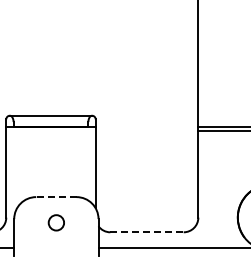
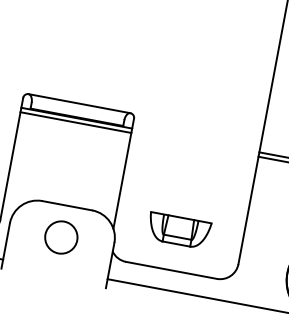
line: (50, 131) -> (75, 123), added
line: (55, 197) -> (66, 206), dashed -> solid
part: (146, 199) -> (178, 229), added
circle: (56, 222) -> (61, 237), size x1.67
line: (147, 232) -> (172, 270), dashed -> solid

